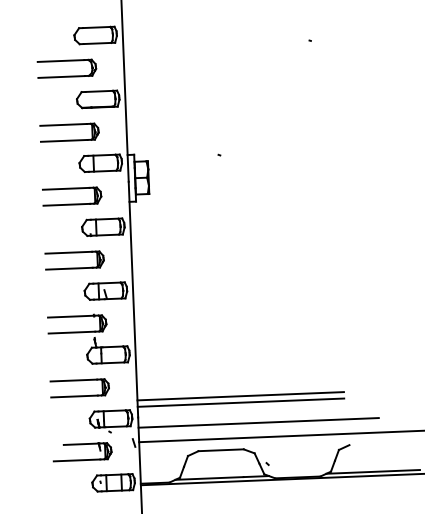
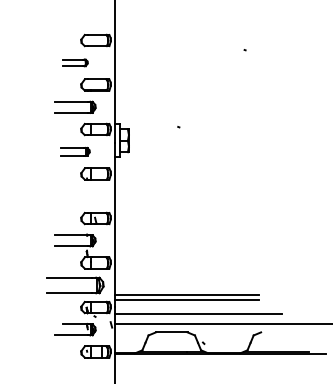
part: (67, 68) -> (75, 62), size x0.6
part: (72, 196) -> (75, 151), size x0.7
part: (75, 259) -> (75, 195), removed
part: (80, 387) -> (75, 284), size x1.4

